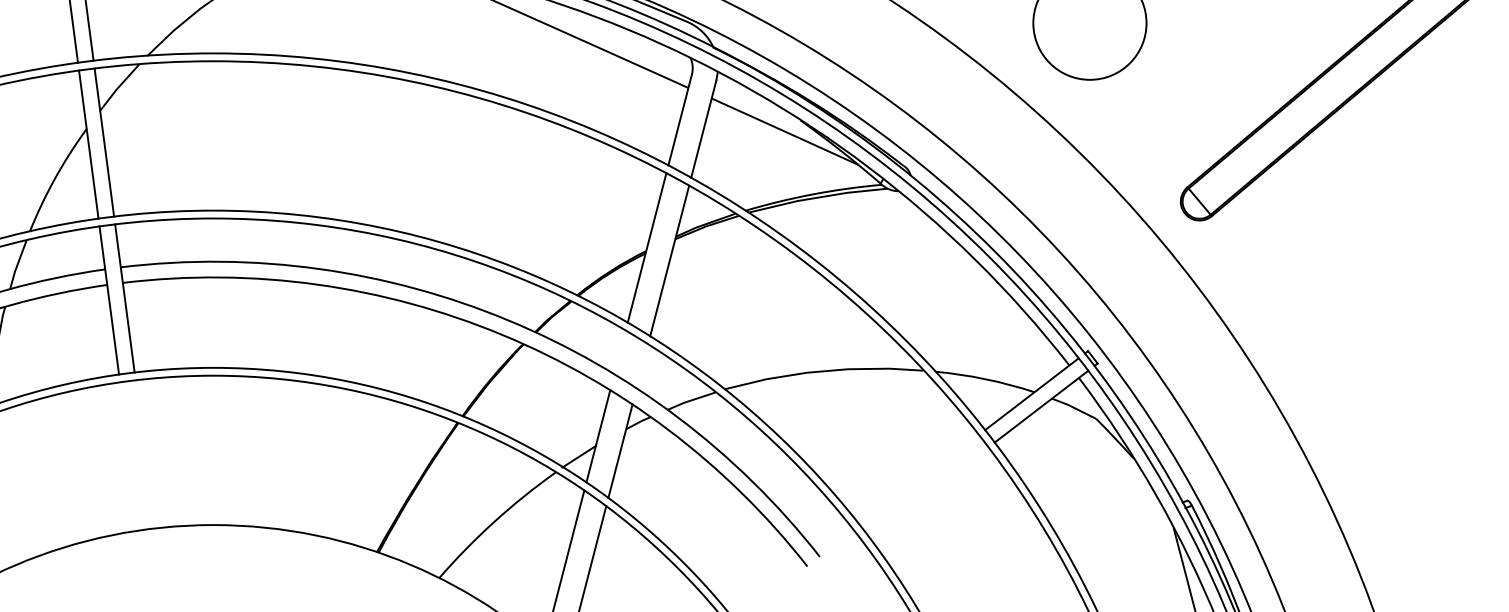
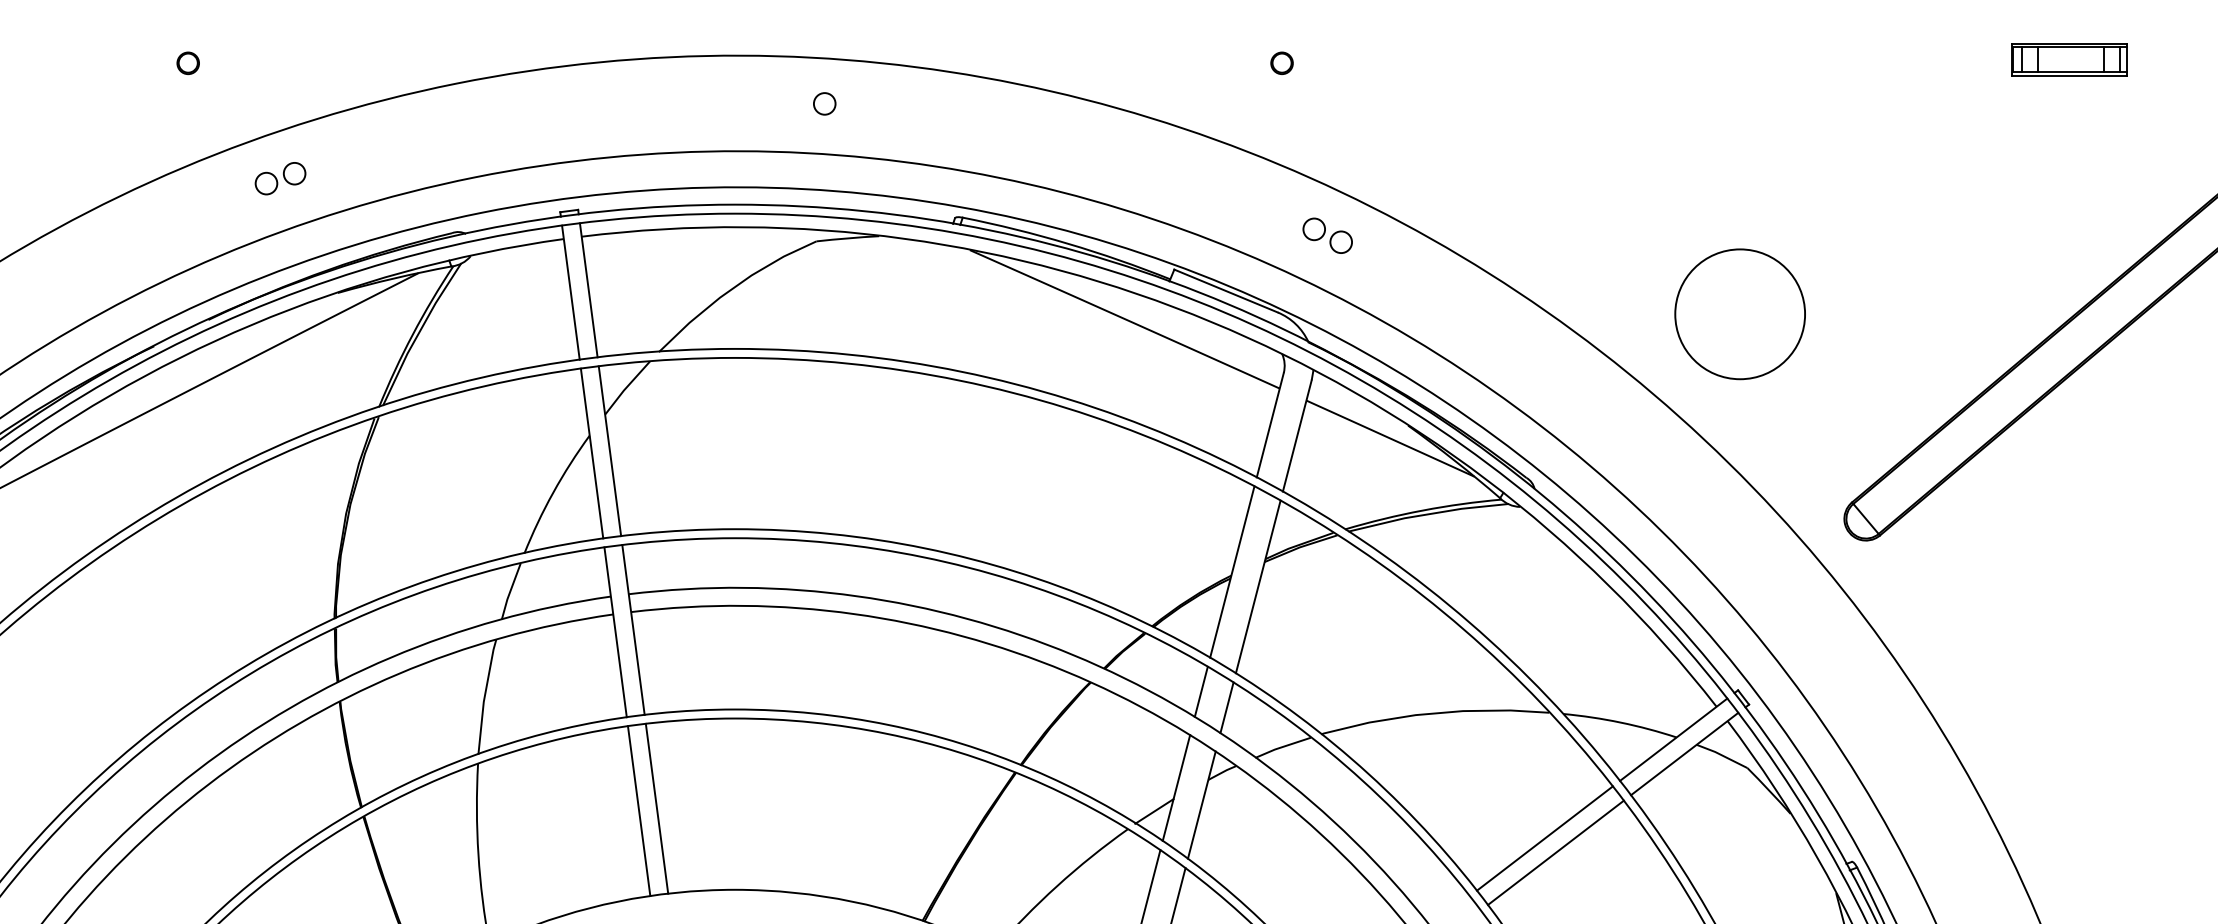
line: (619, 352) -> (1200, 691), added
line: (642, 366) -> (1226, 707), added
line: (144, 454) -> (656, 808), added
line: (129, 456) -> (638, 811), added
line: (919, 480) -> (1544, 838), added
line: (928, 492) -> (1555, 852), added

